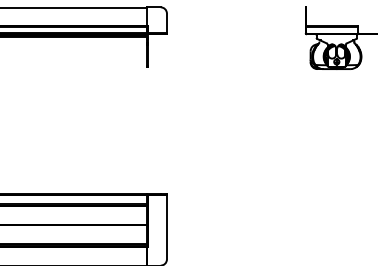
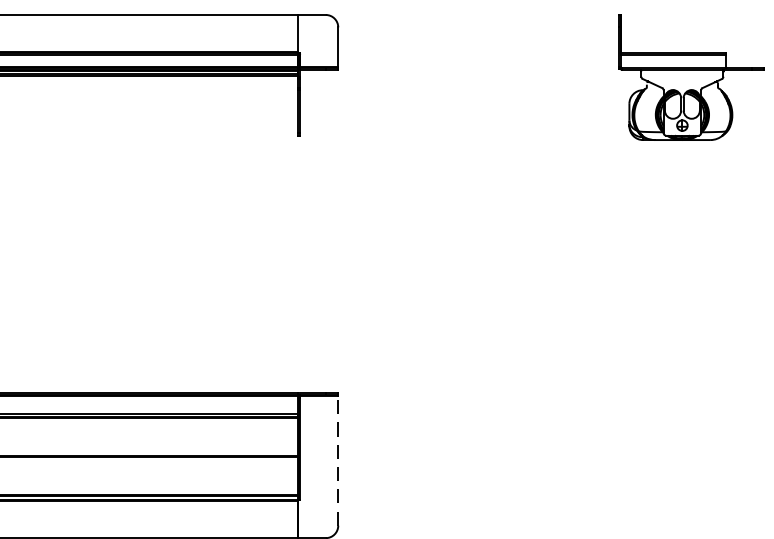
line: (166, 226) -> (337, 458), solid -> dashed

